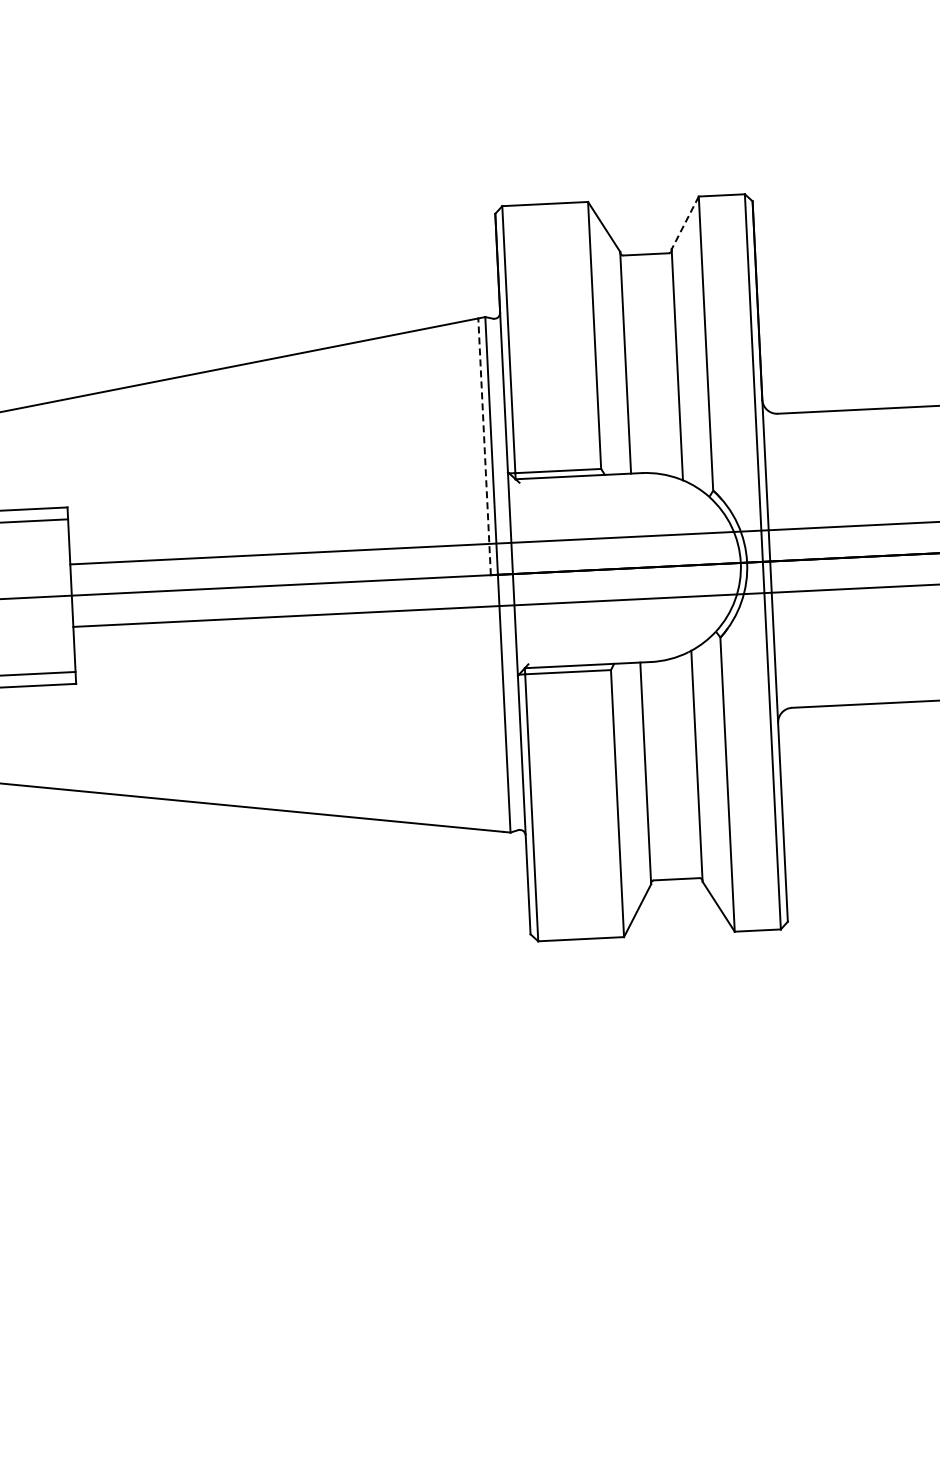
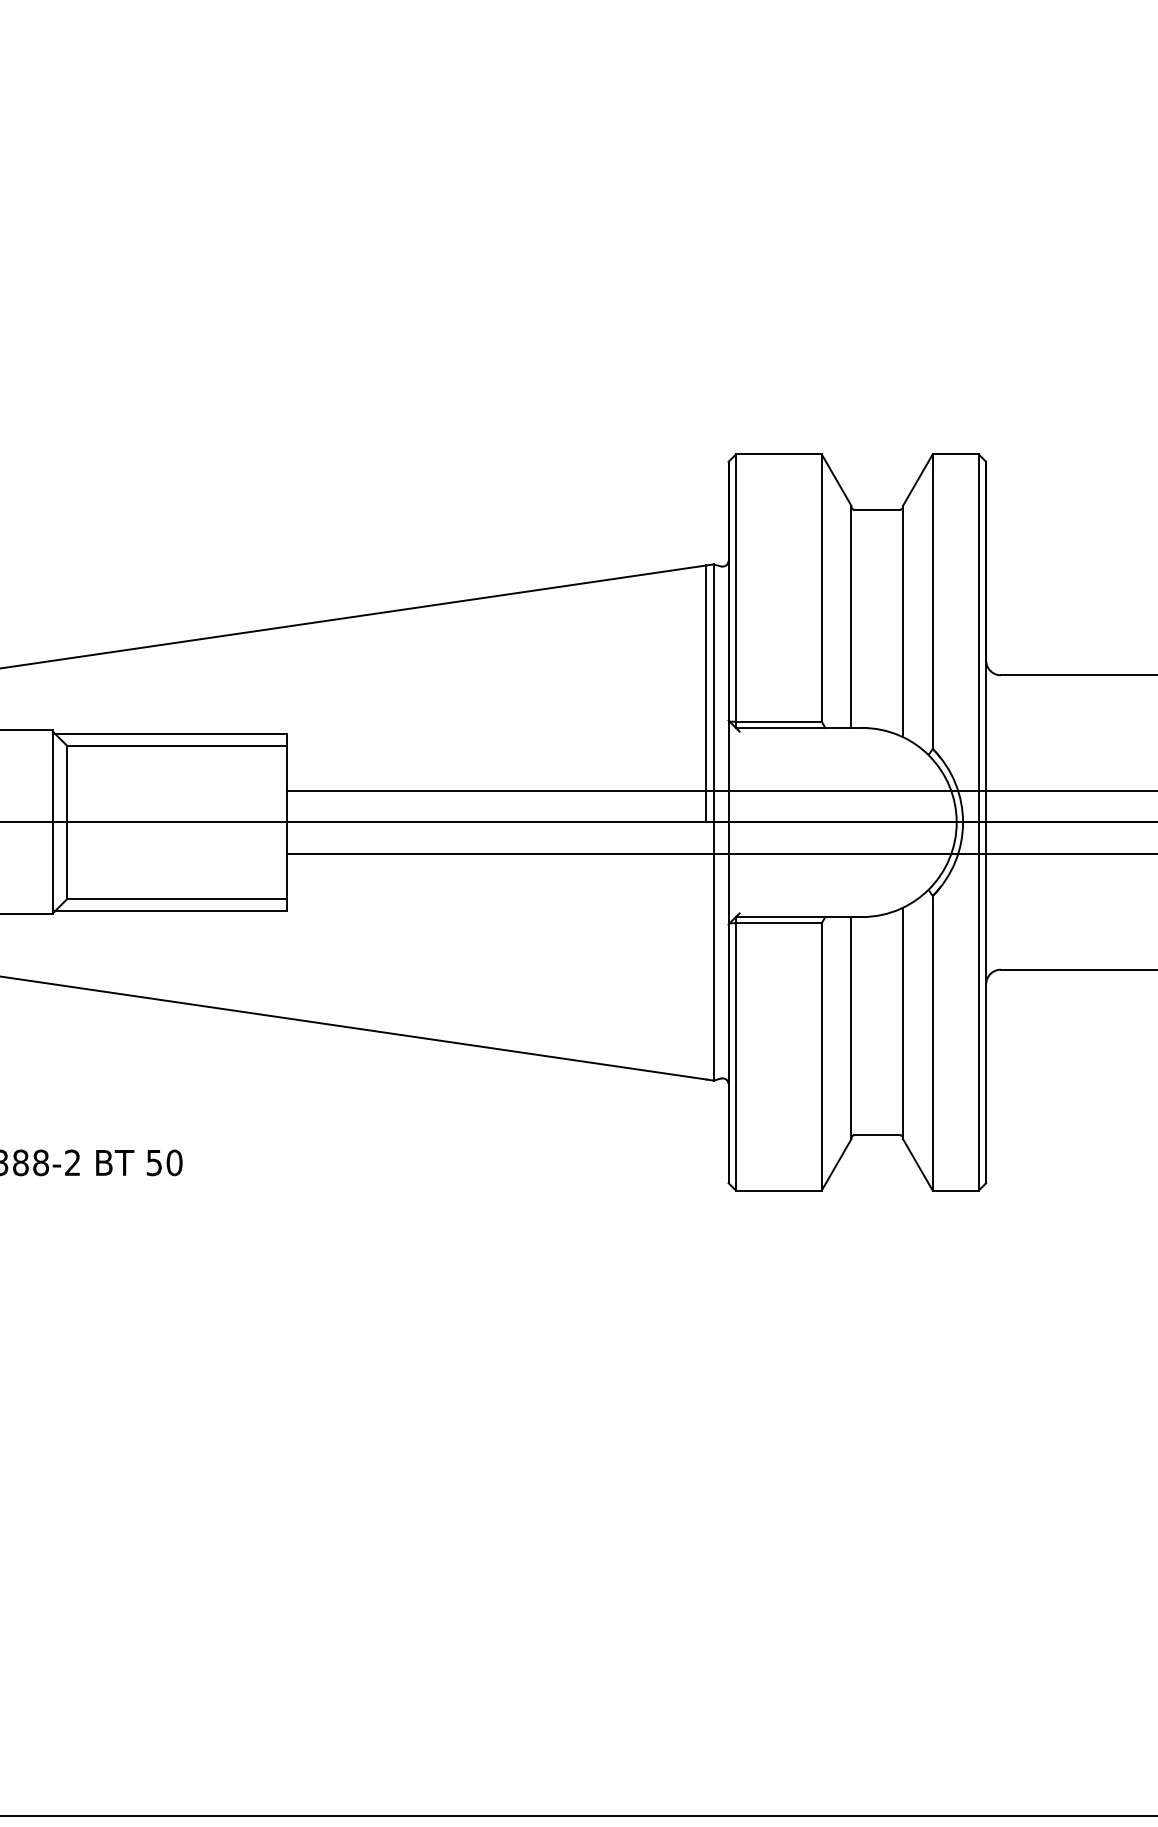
line: (684, 223) -> (917, 480), dashed -> solid
line: (484, 446) -> (706, 693), dashed -> solid

